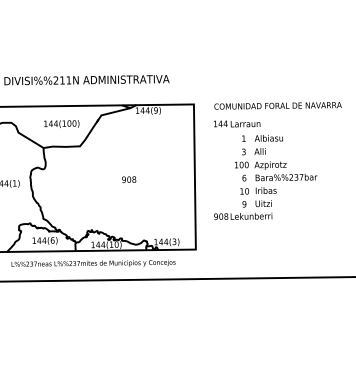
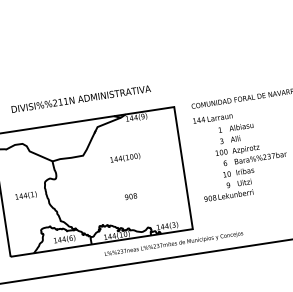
text: (61, 123) -> (125, 157), moved
text: (129, 179) -> (131, 196), moved
text: (93, 262) -> (173, 242), moved

